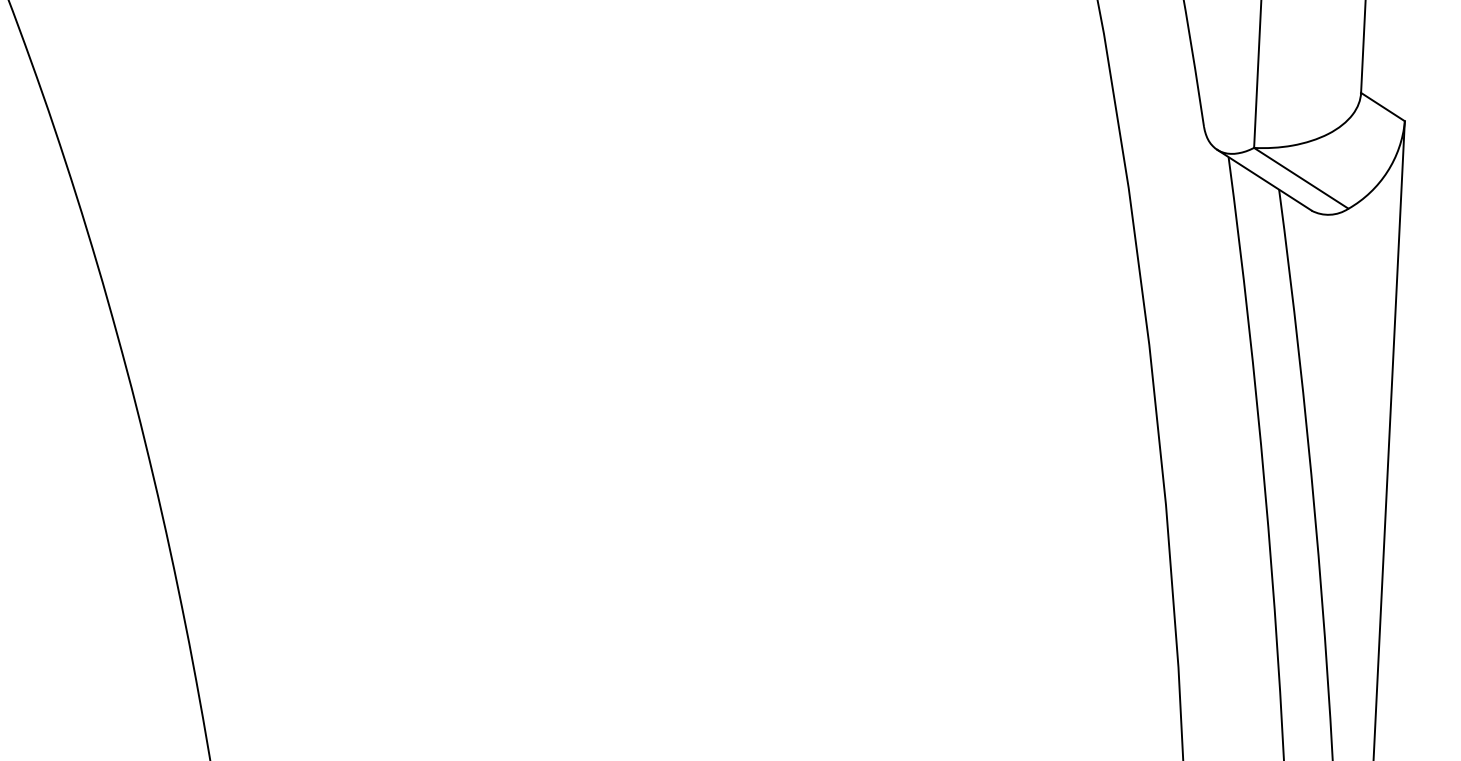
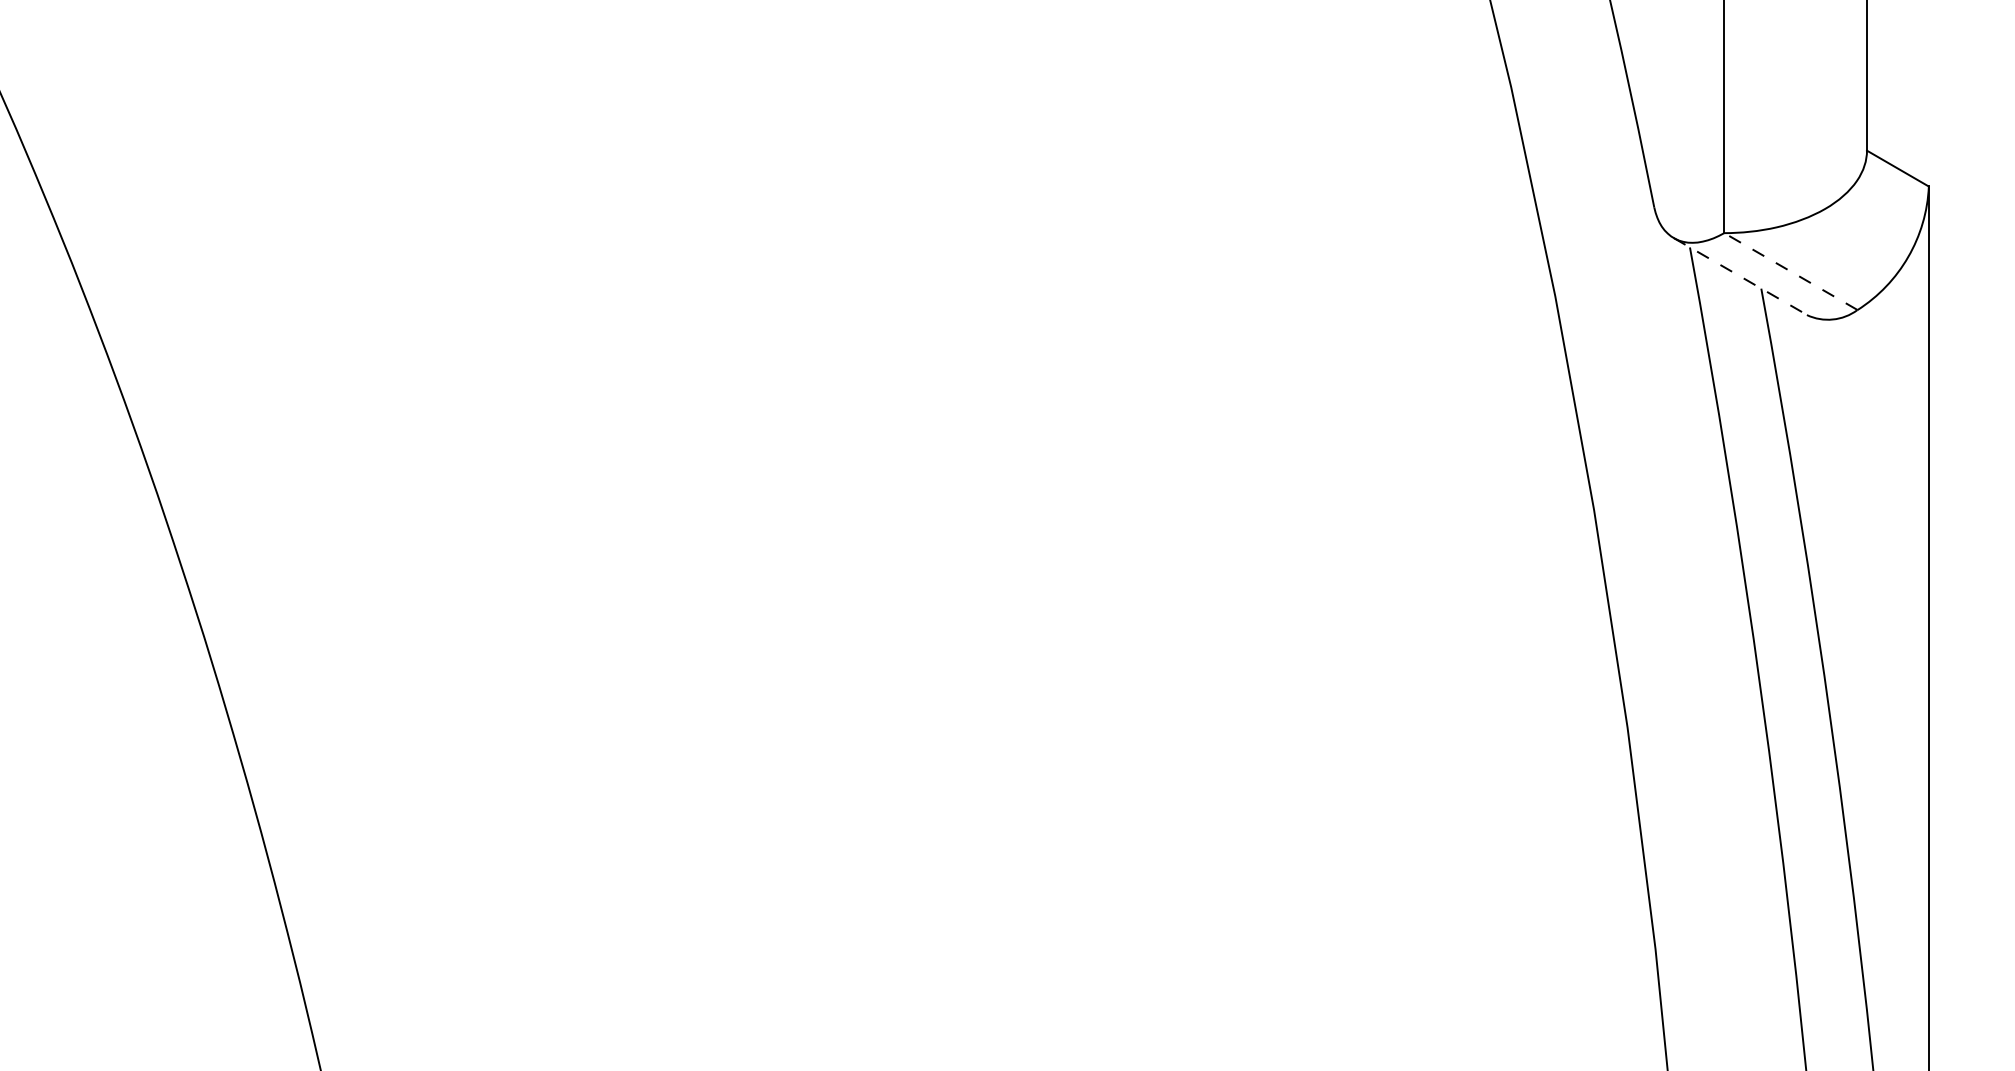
line: (1301, 178) -> (1790, 271), solid -> dashed
line: (1264, 180) -> (1740, 276), solid -> dashed

